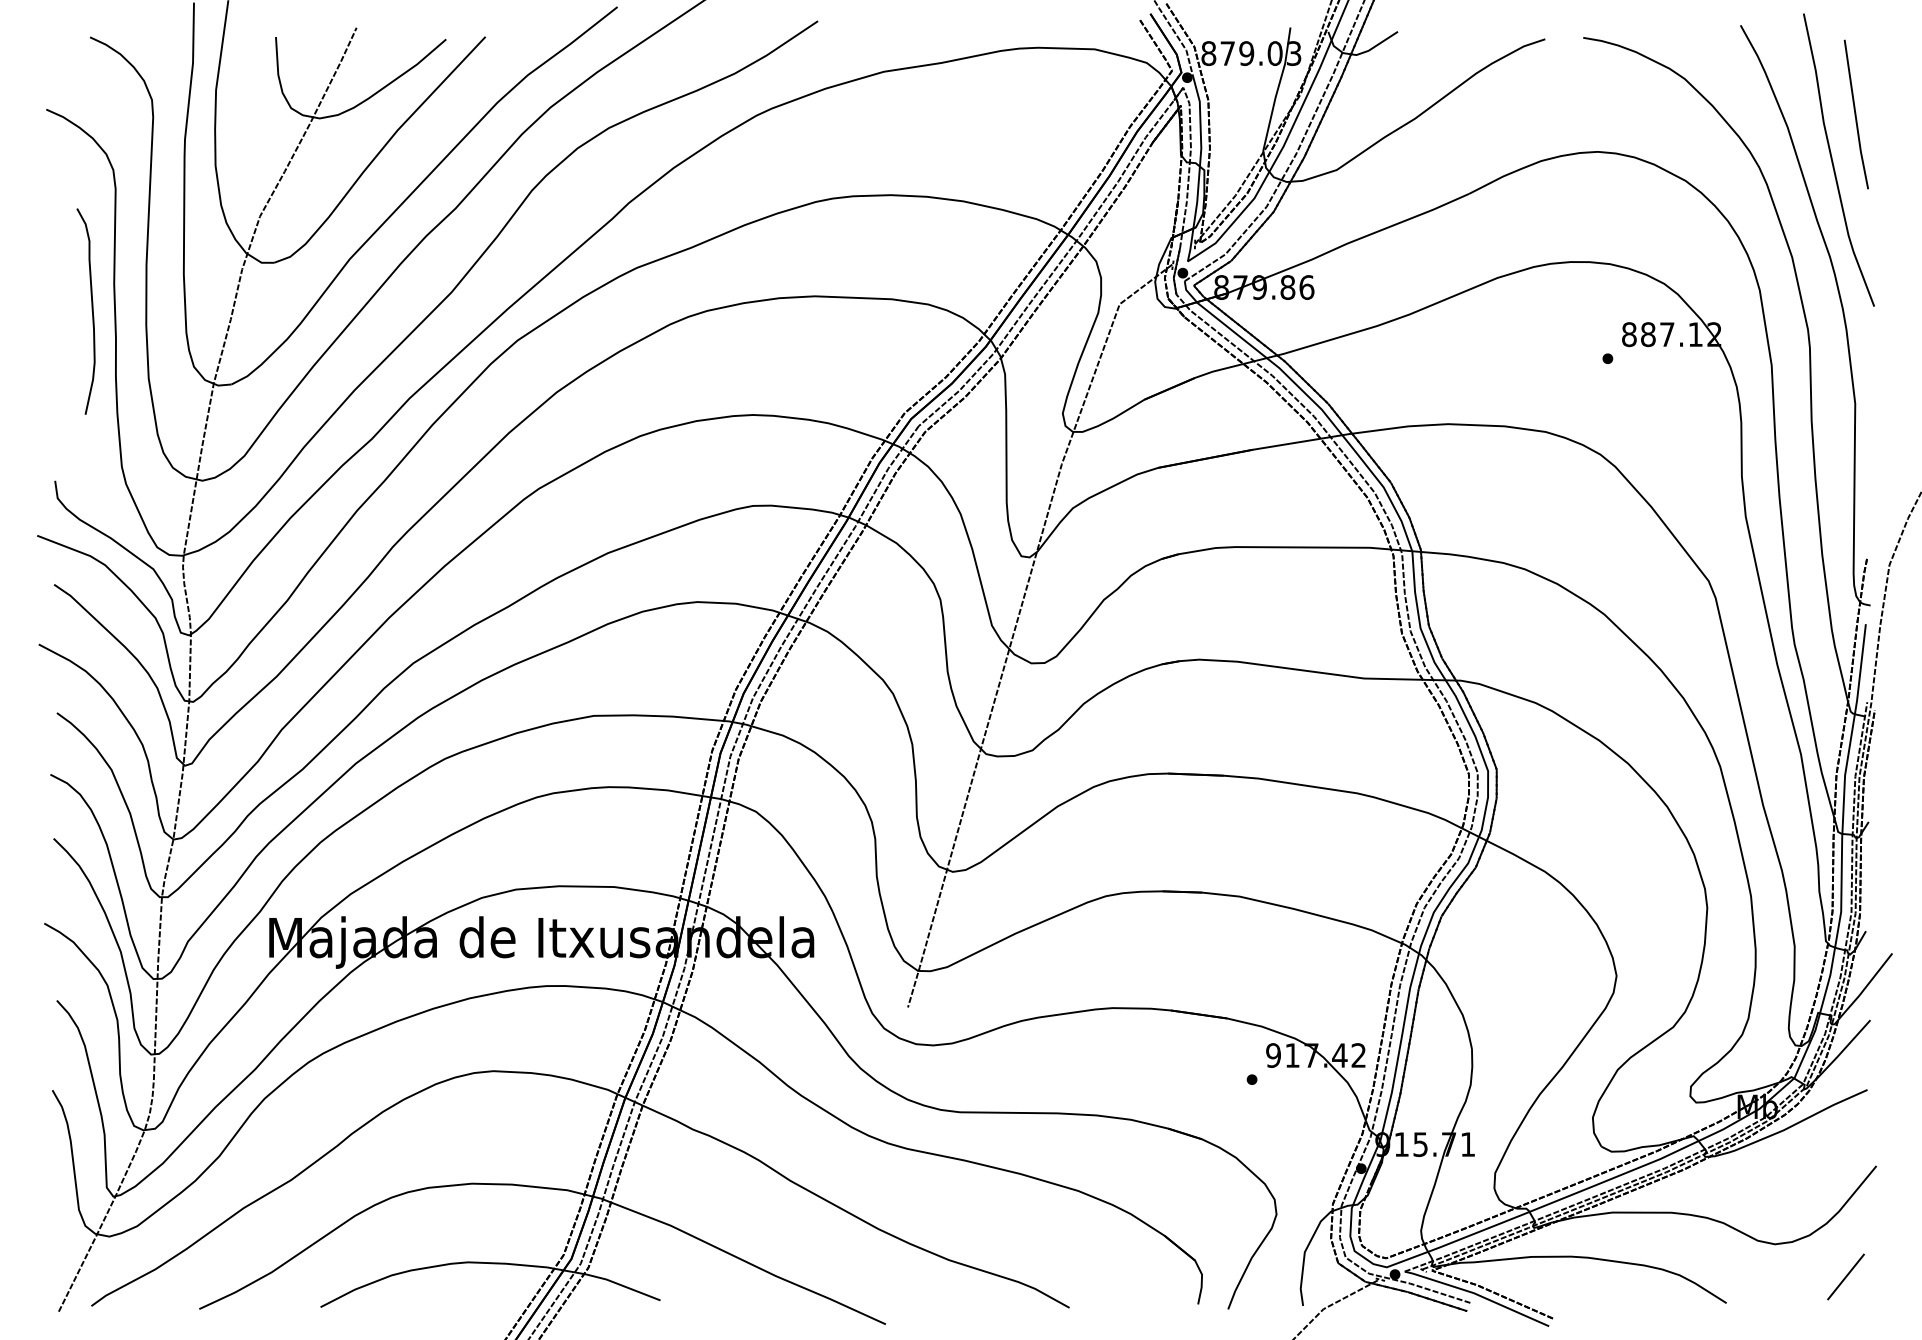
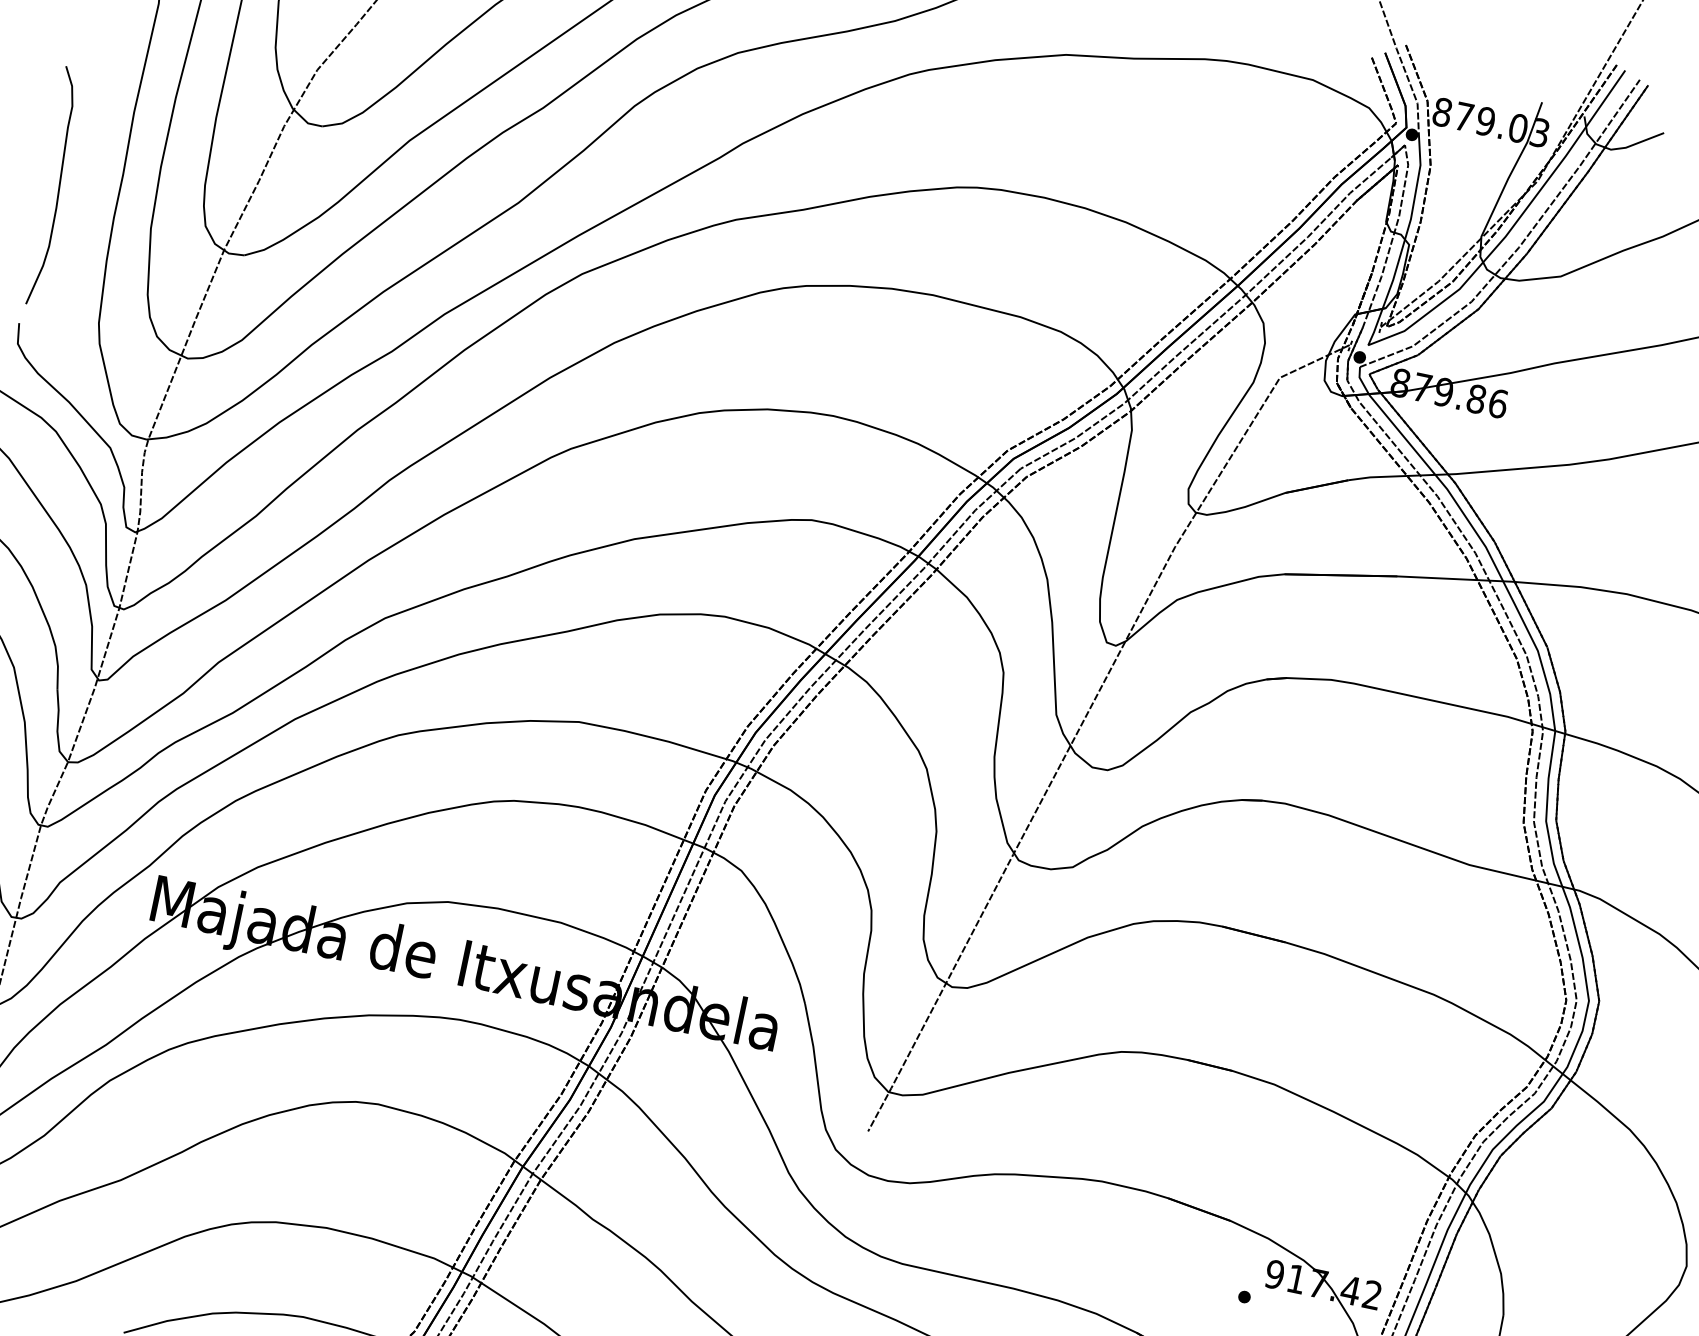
curve: (91, 310) -> (57, 186), moved

